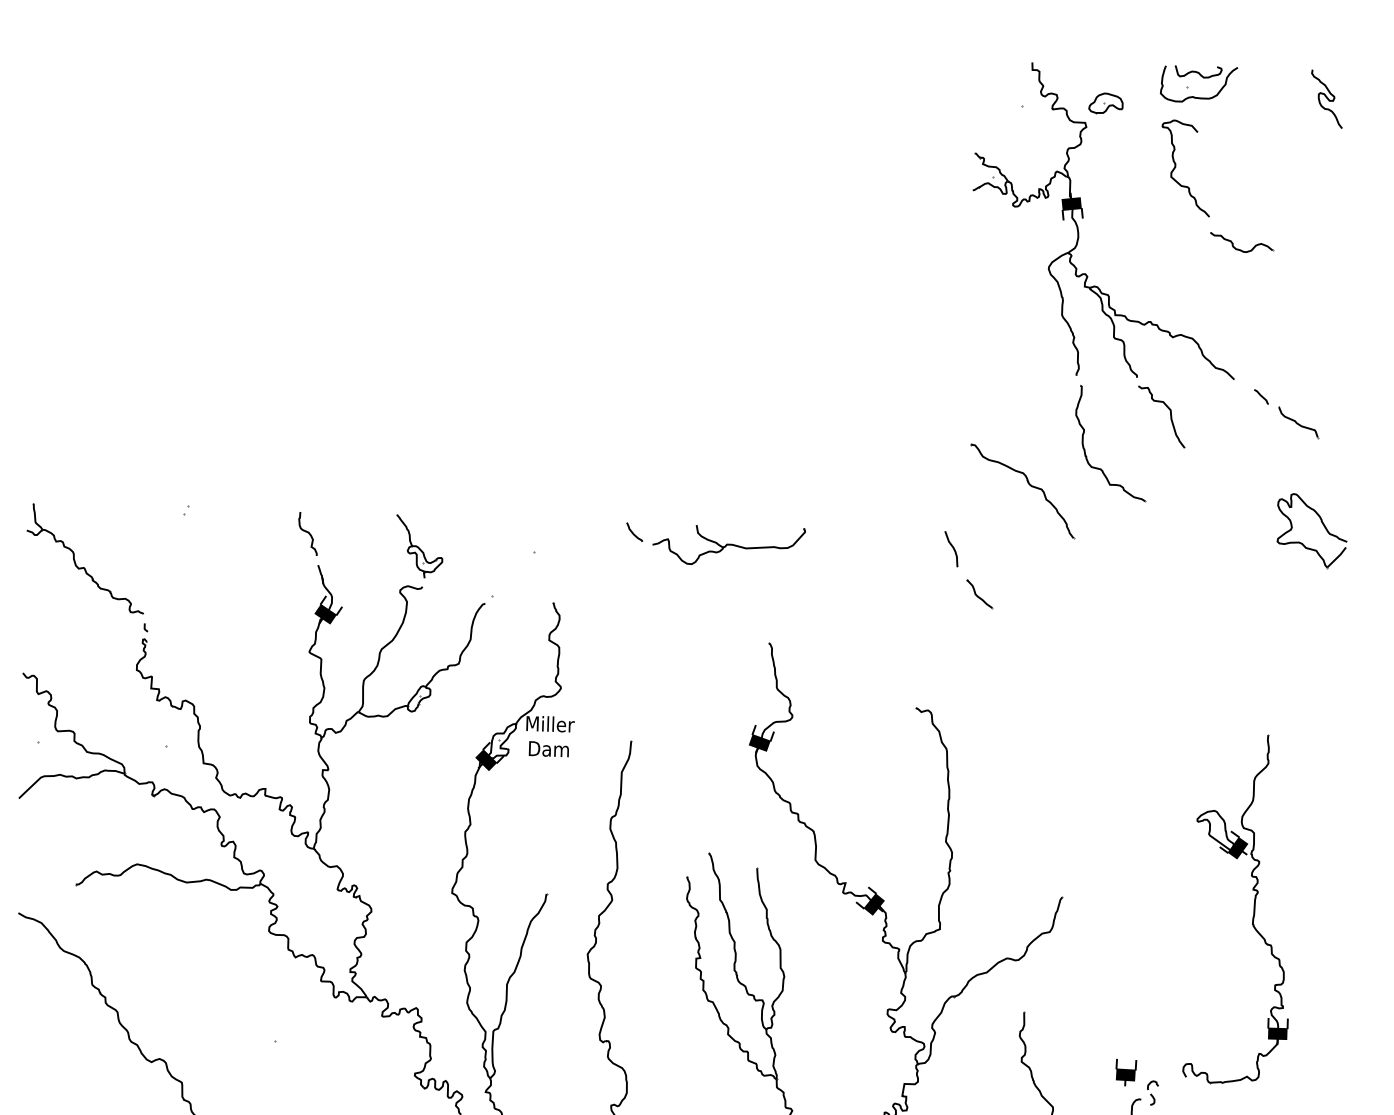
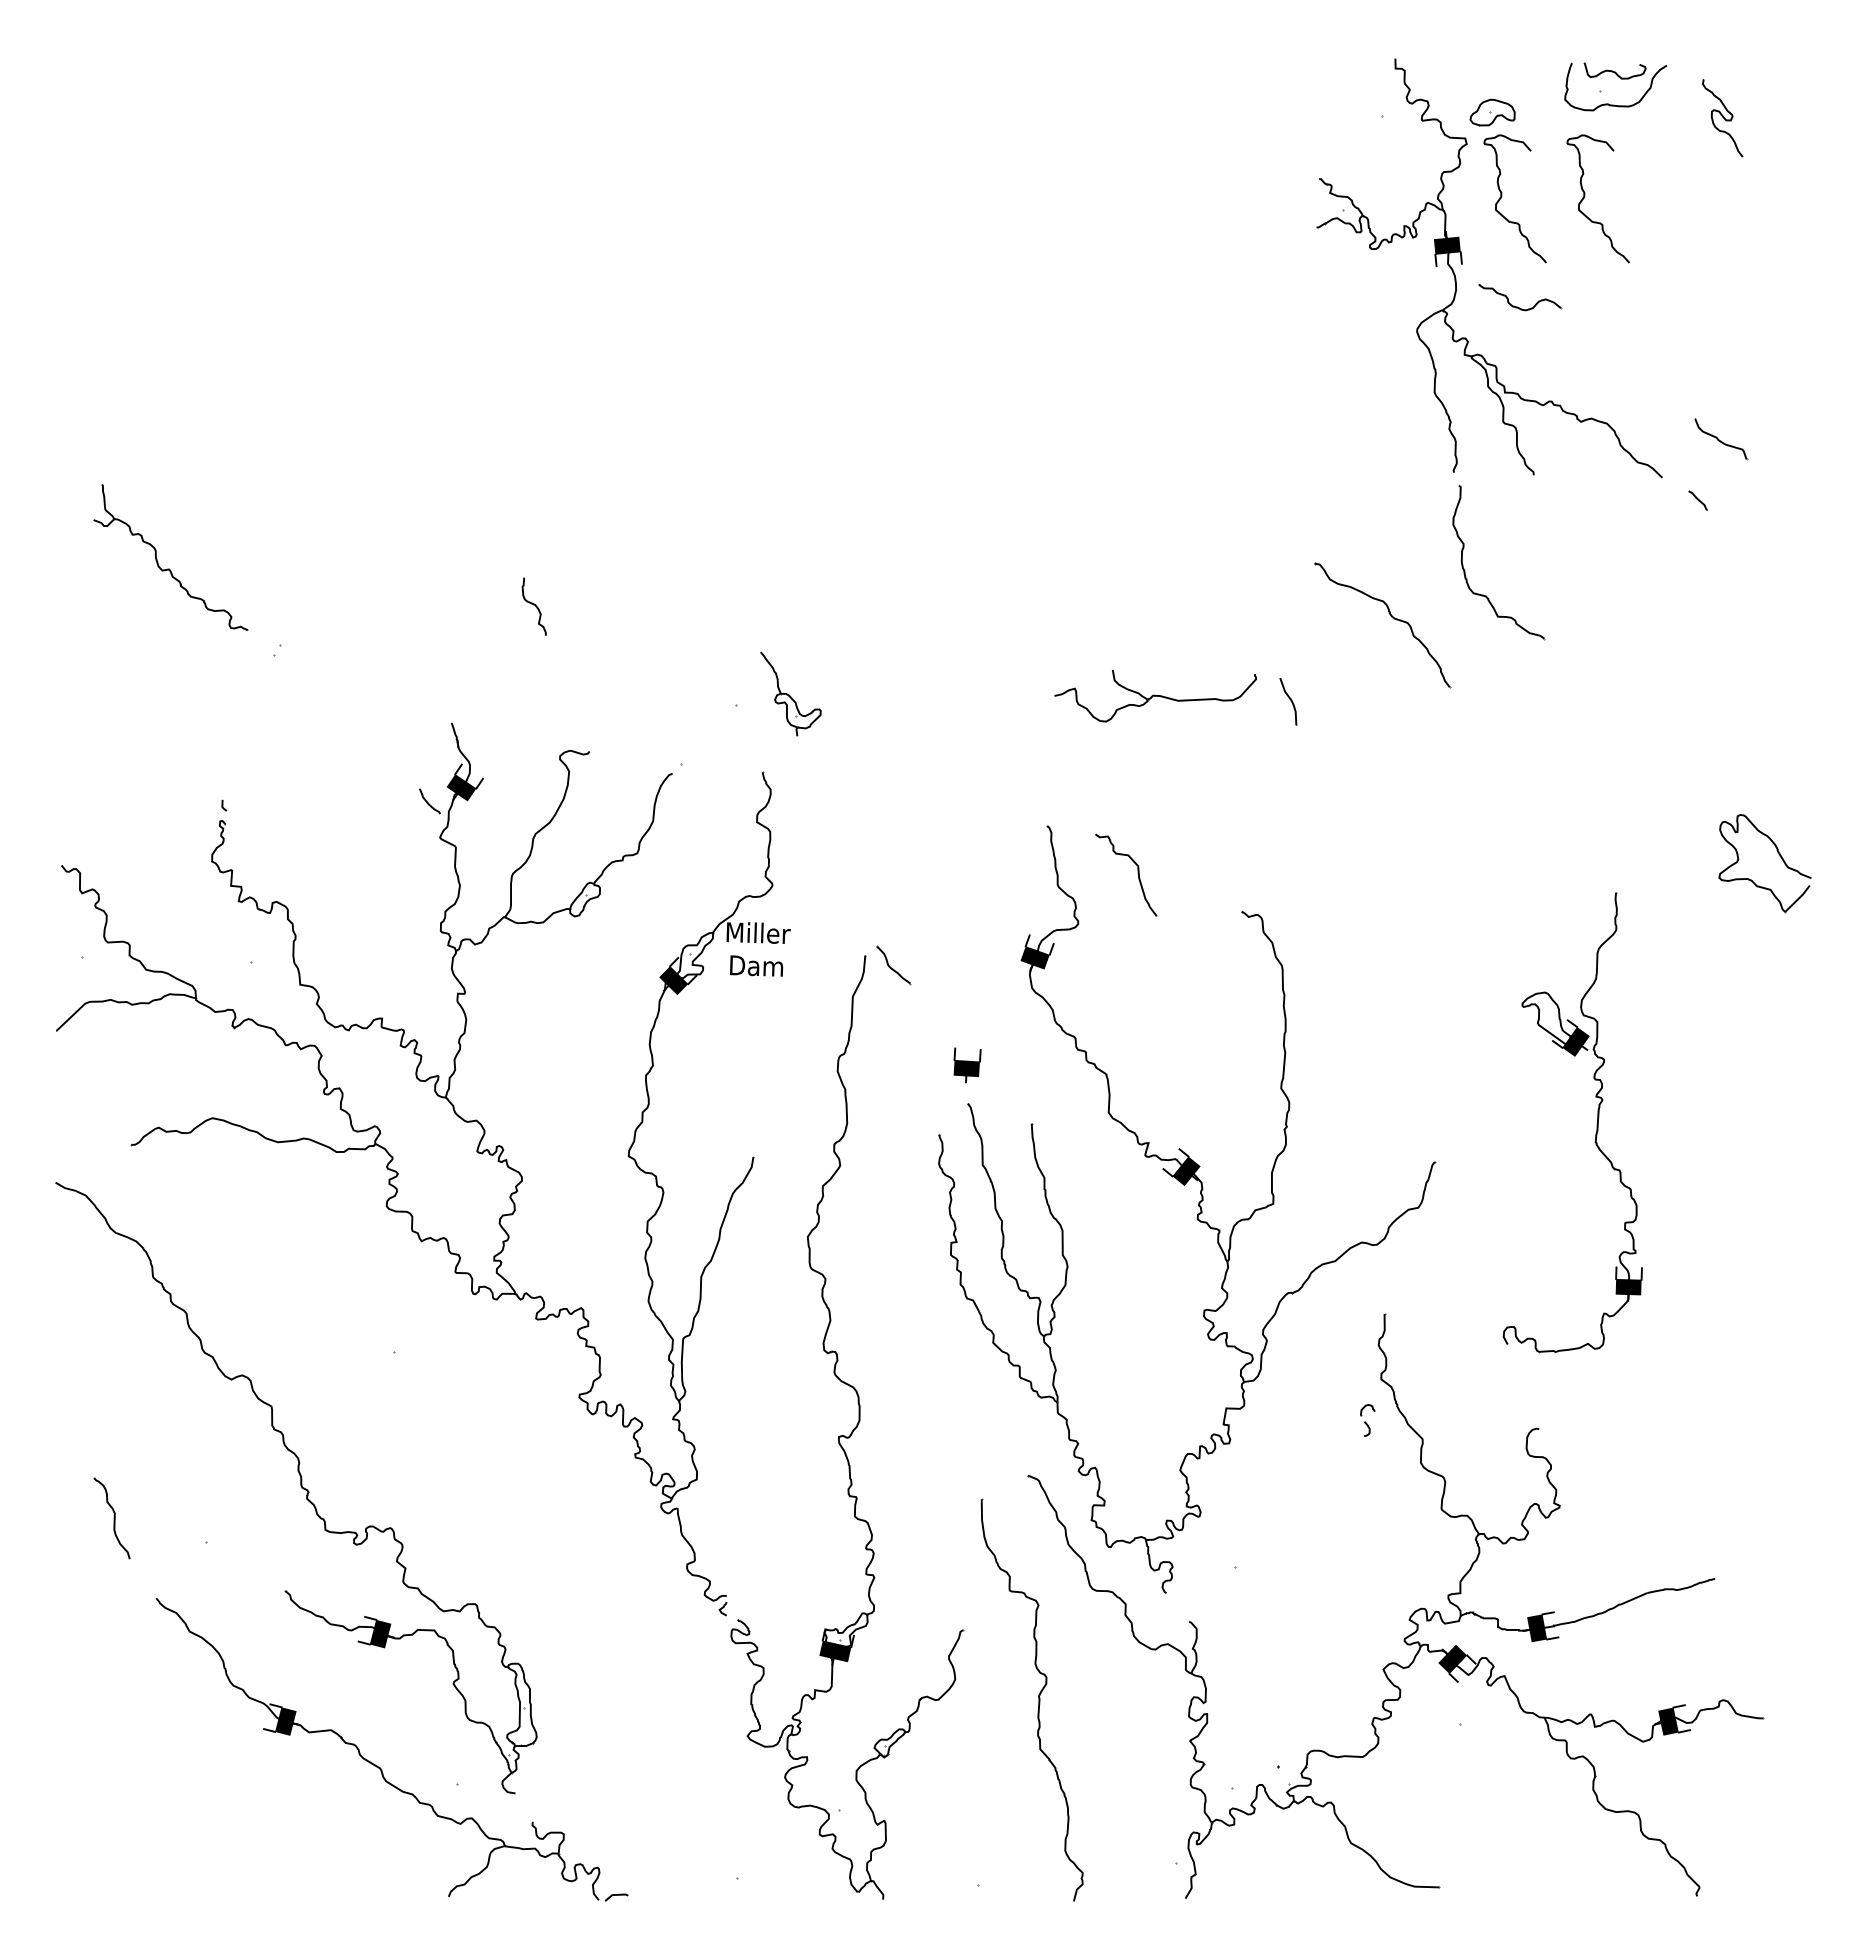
curve: (1326, 98) -> (1722, 117), moved
curve: (1113, 166) -> (1502, 196), added
part: (1239, 249) -> (1517, 306), moved
curve: (1170, 415) -> (1137, 873), moved
part: (1298, 422) -> (1721, 439), moved
part: (1322, 523) -> (1778, 854), moved
curve: (307, 533) -> (533, 605), moved
curve: (633, 533) -> (428, 802), moved
part: (728, 544) -> (1155, 695), moved
part: (419, 545) -> (790, 693), moved
part: (84, 567) -> (169, 568), moved
part: (979, 594) -> (893, 965), moved
part: (1253, 910) -> (1596, 1124), moved
part: (1126, 1072) -> (967, 1065), moved
part: (1152, 1093) -> (1367, 1420), moved

